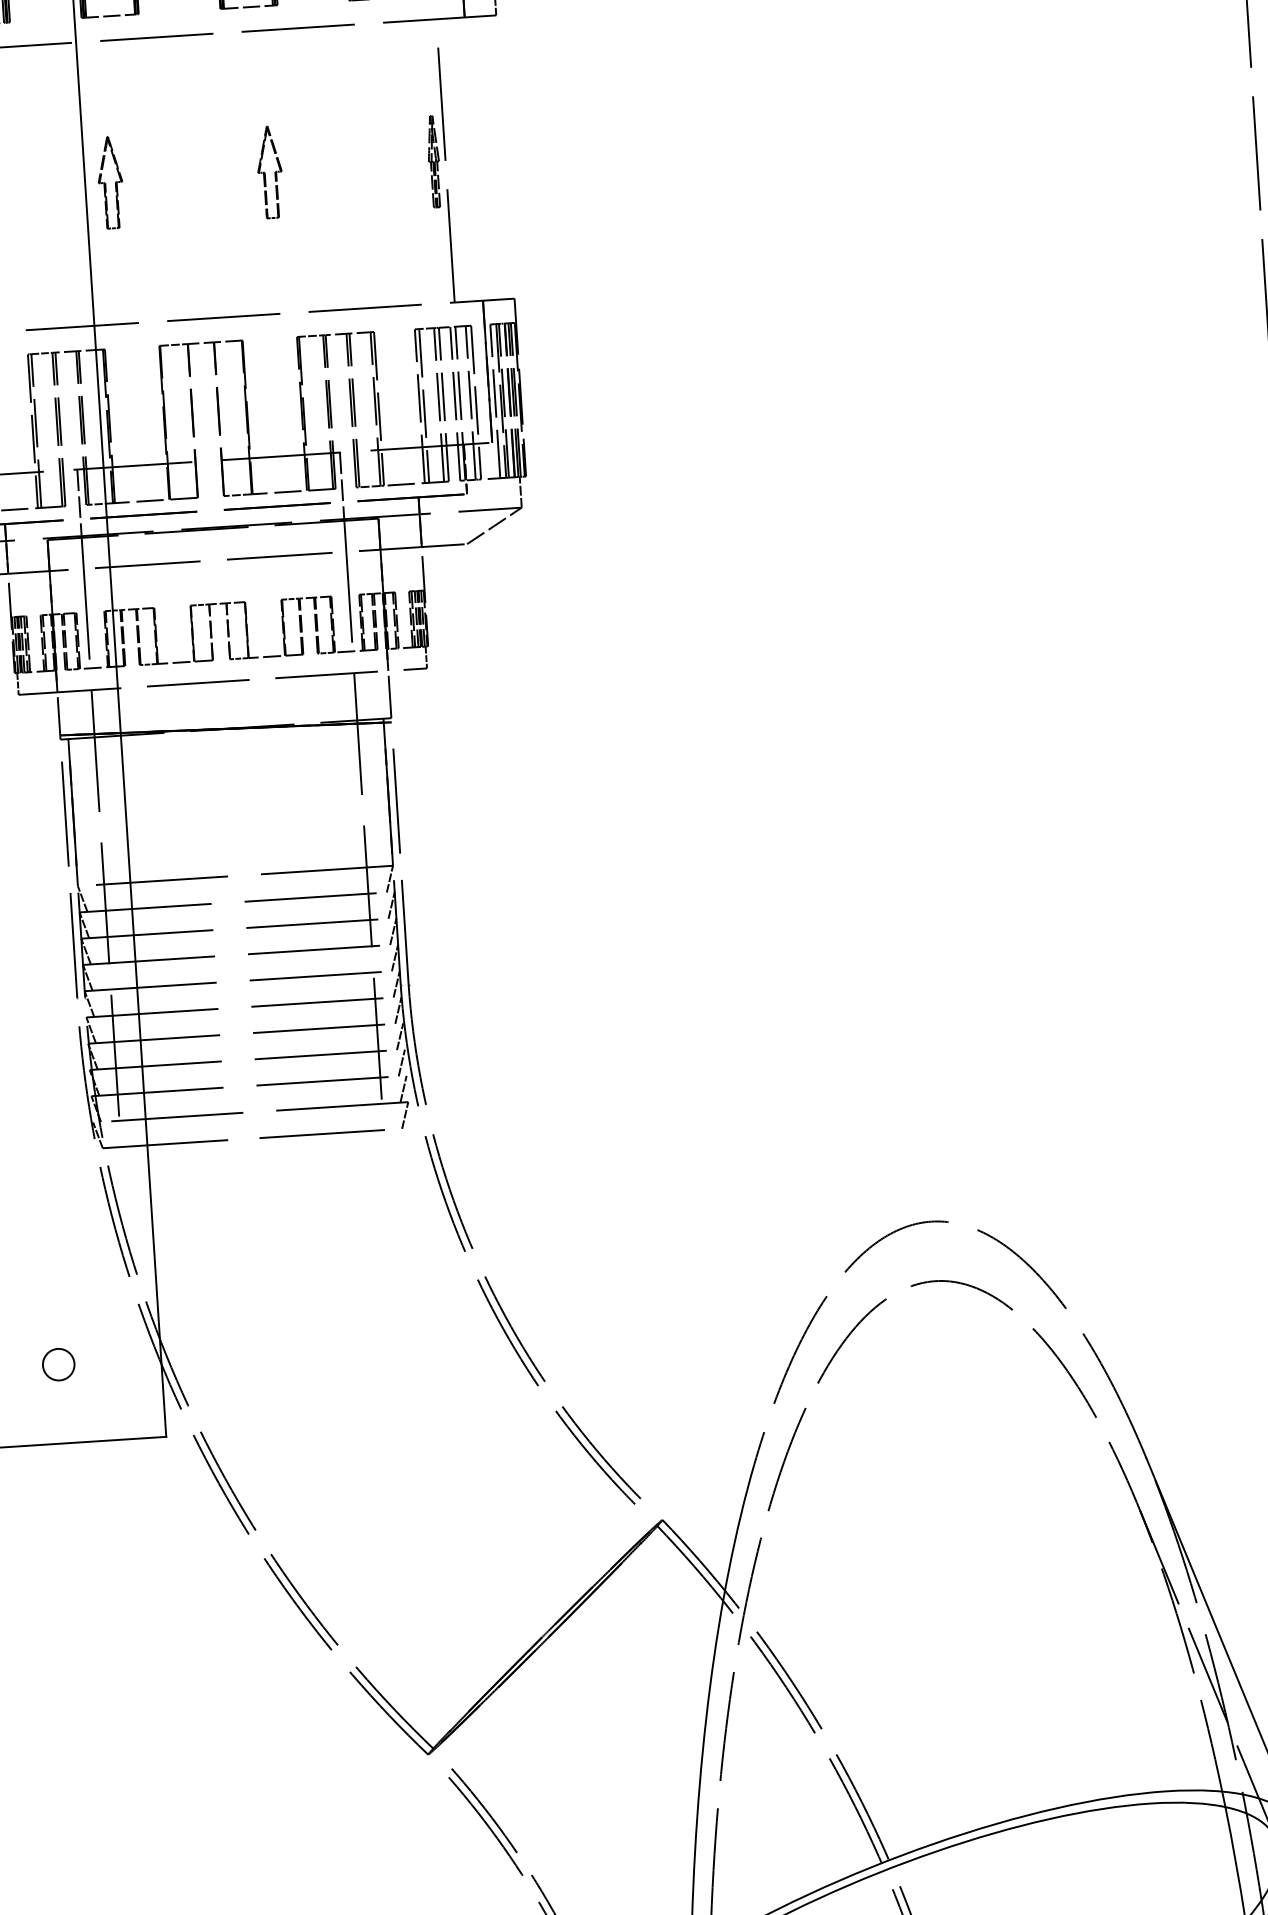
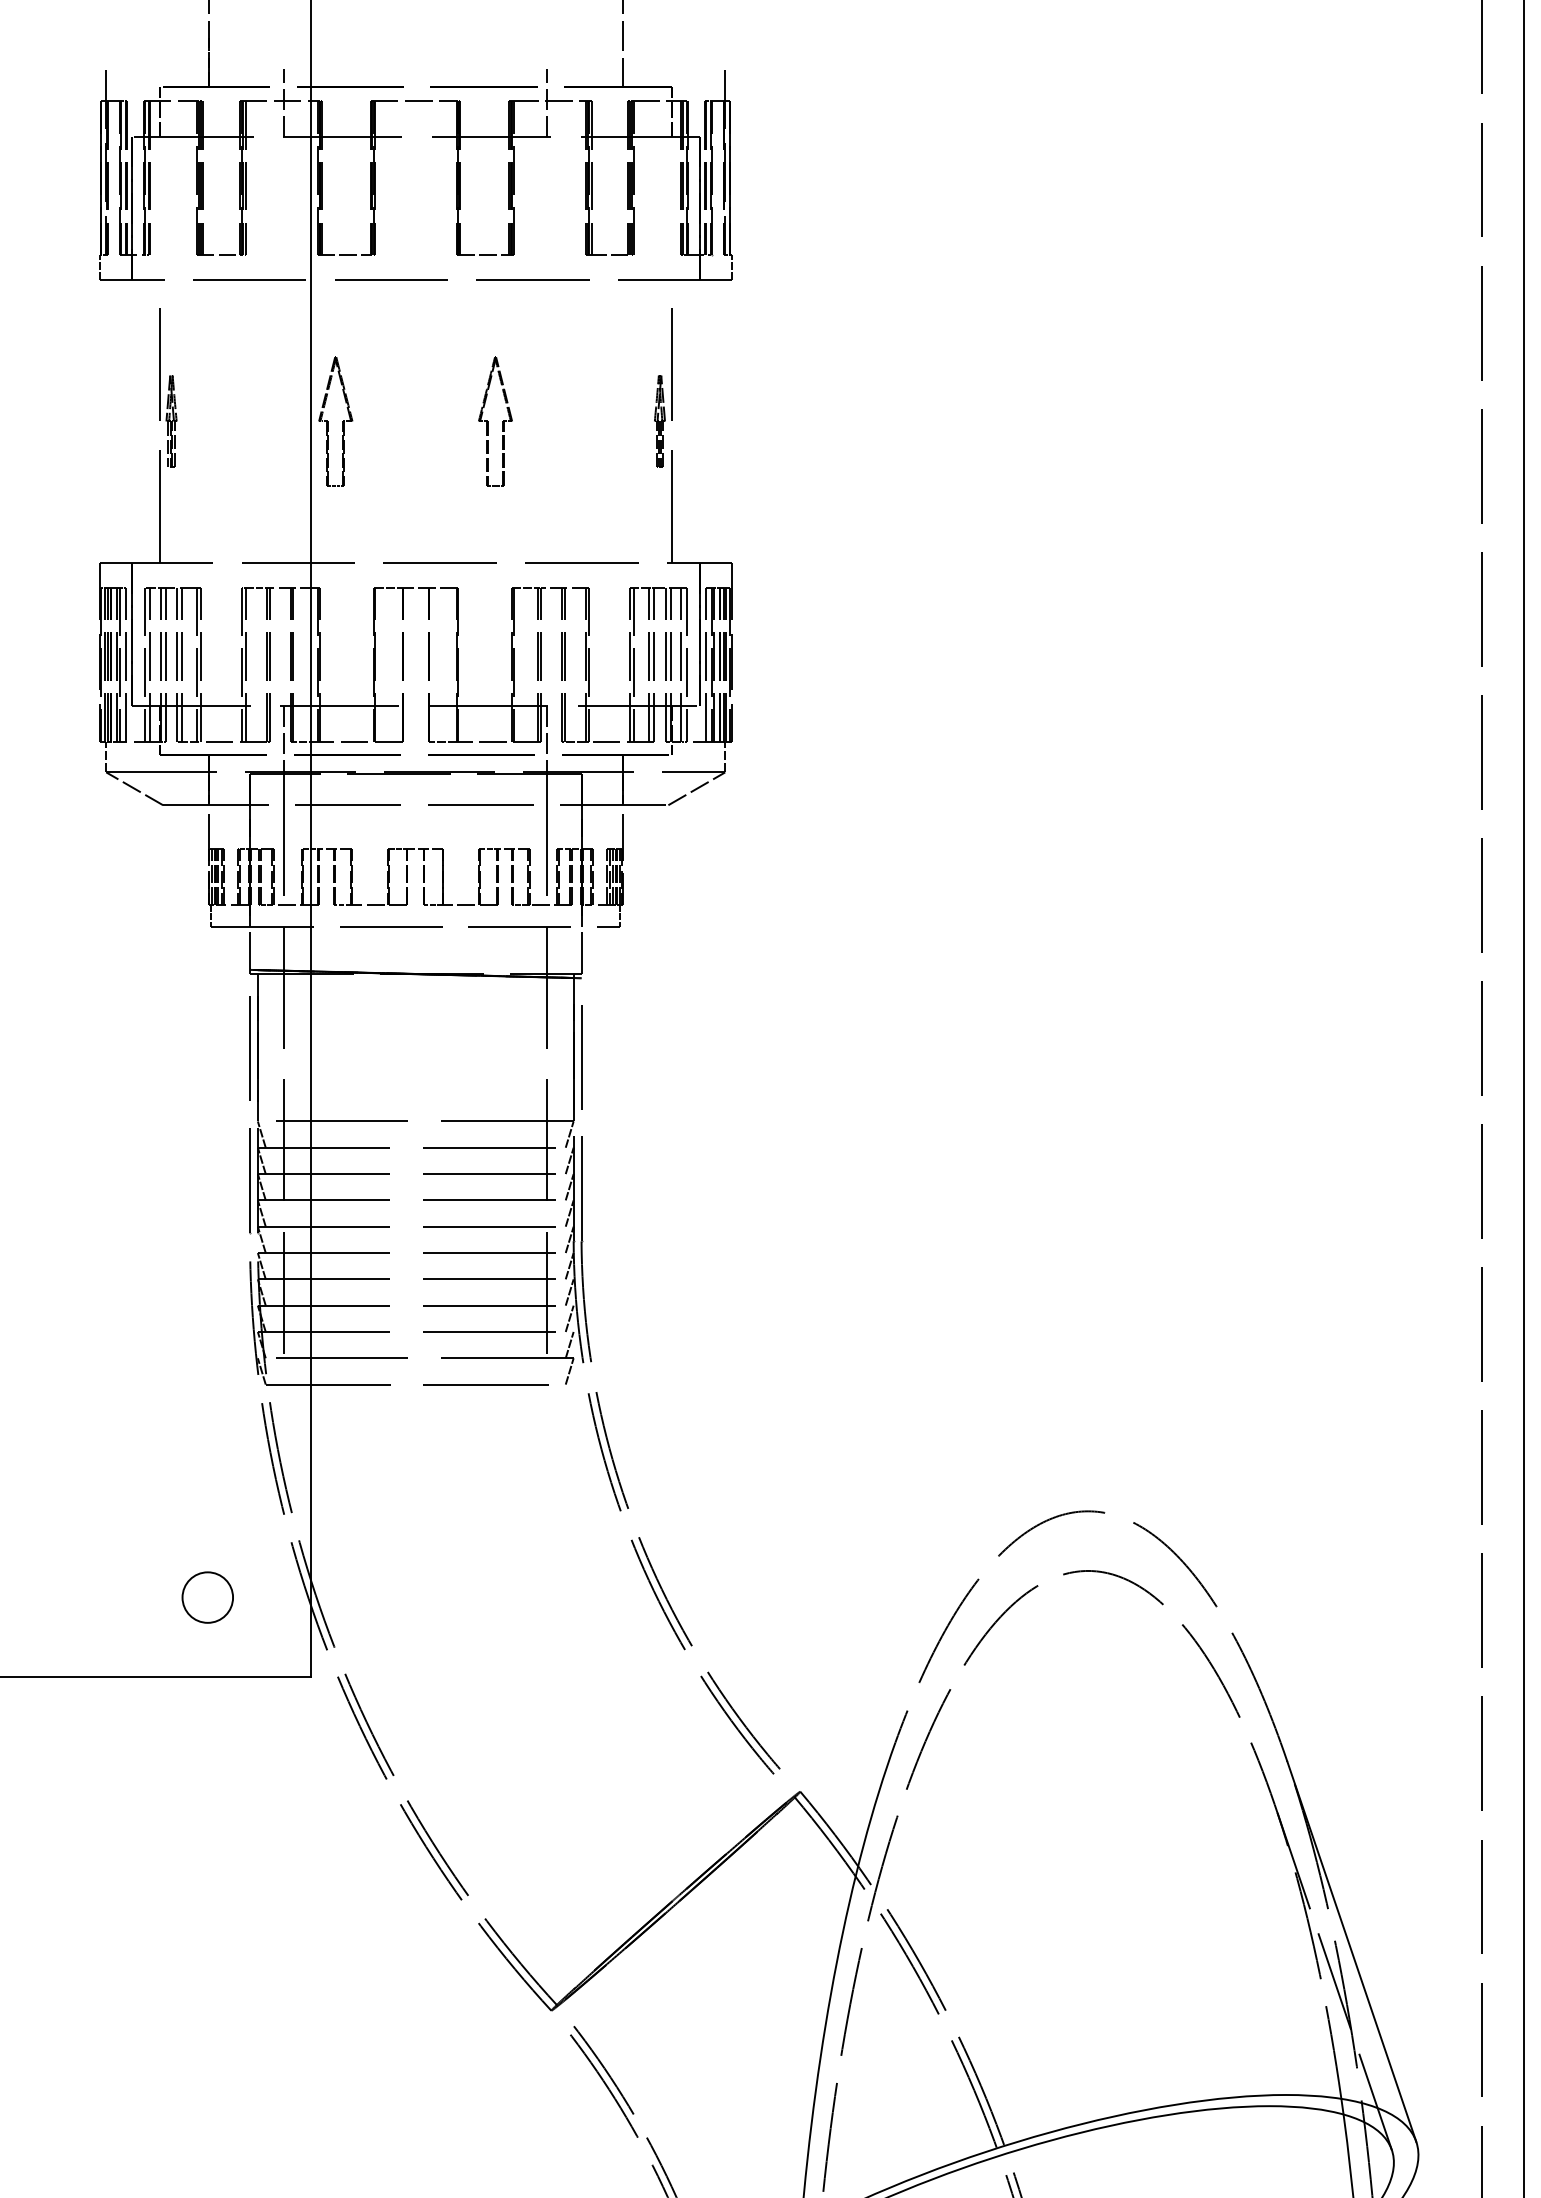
part: (269, 172) -> (495, 421), size x1.4
part: (110, 182) -> (335, 421), size x1.4
circle: (58, 1364) -> (207, 1597), size x1.6

